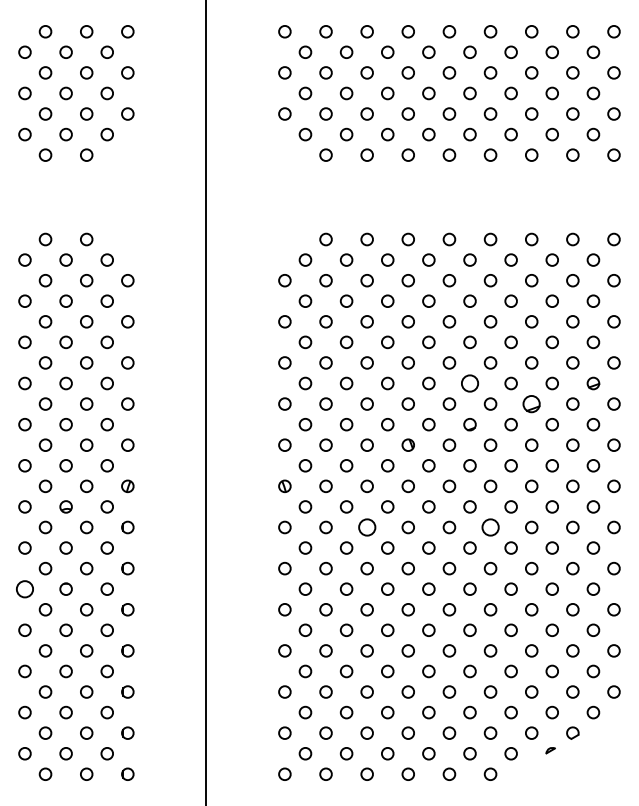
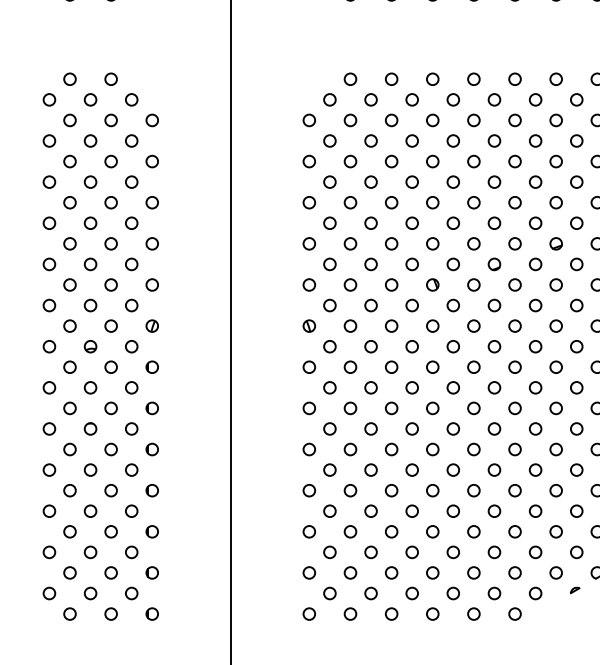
circle: (469, 383) -> (493, 223), size x0.71
part: (531, 403) -> (555, 243), size x0.71
circle: (366, 527) -> (390, 367), size x0.71
circle: (490, 527) -> (514, 367), size x0.71
circle: (24, 588) -> (48, 428), size x0.71

